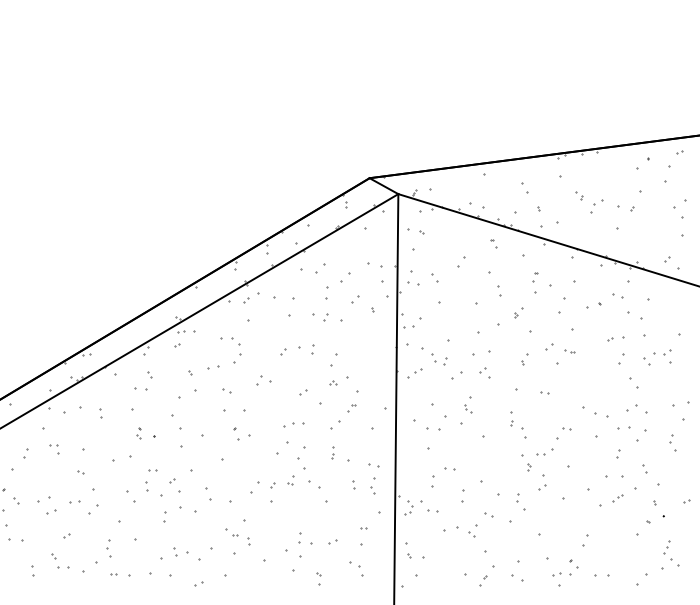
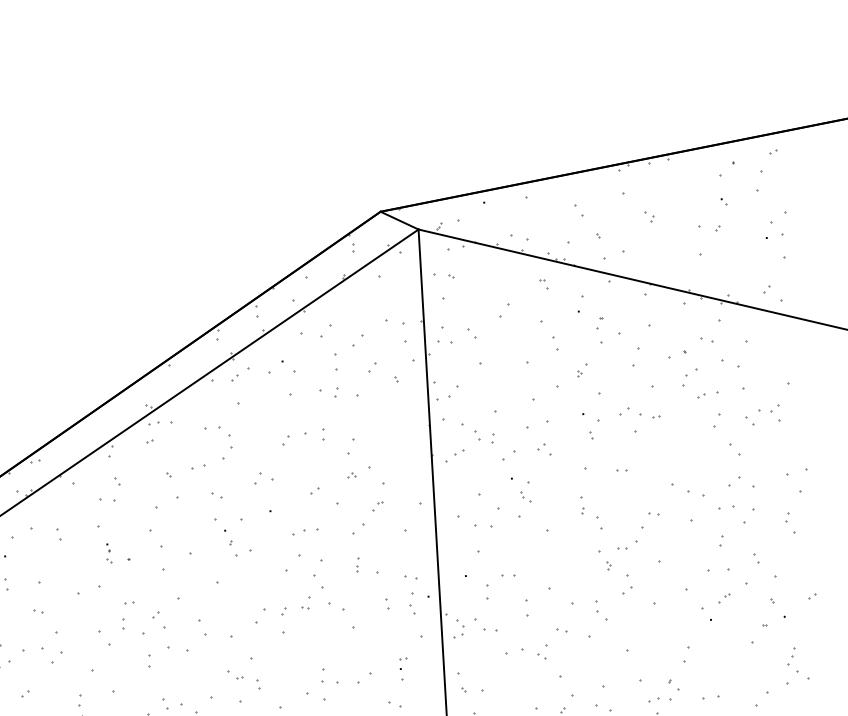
part: (596, 206) -> (689, 377), moved
part: (569, 351) -> (650, 415), size x1.6
part: (524, 359) -> (593, 429), size x1.4
part: (74, 501) -> (32, 649), size x1.6
part: (332, 541) -> (364, 677), size x1.6

